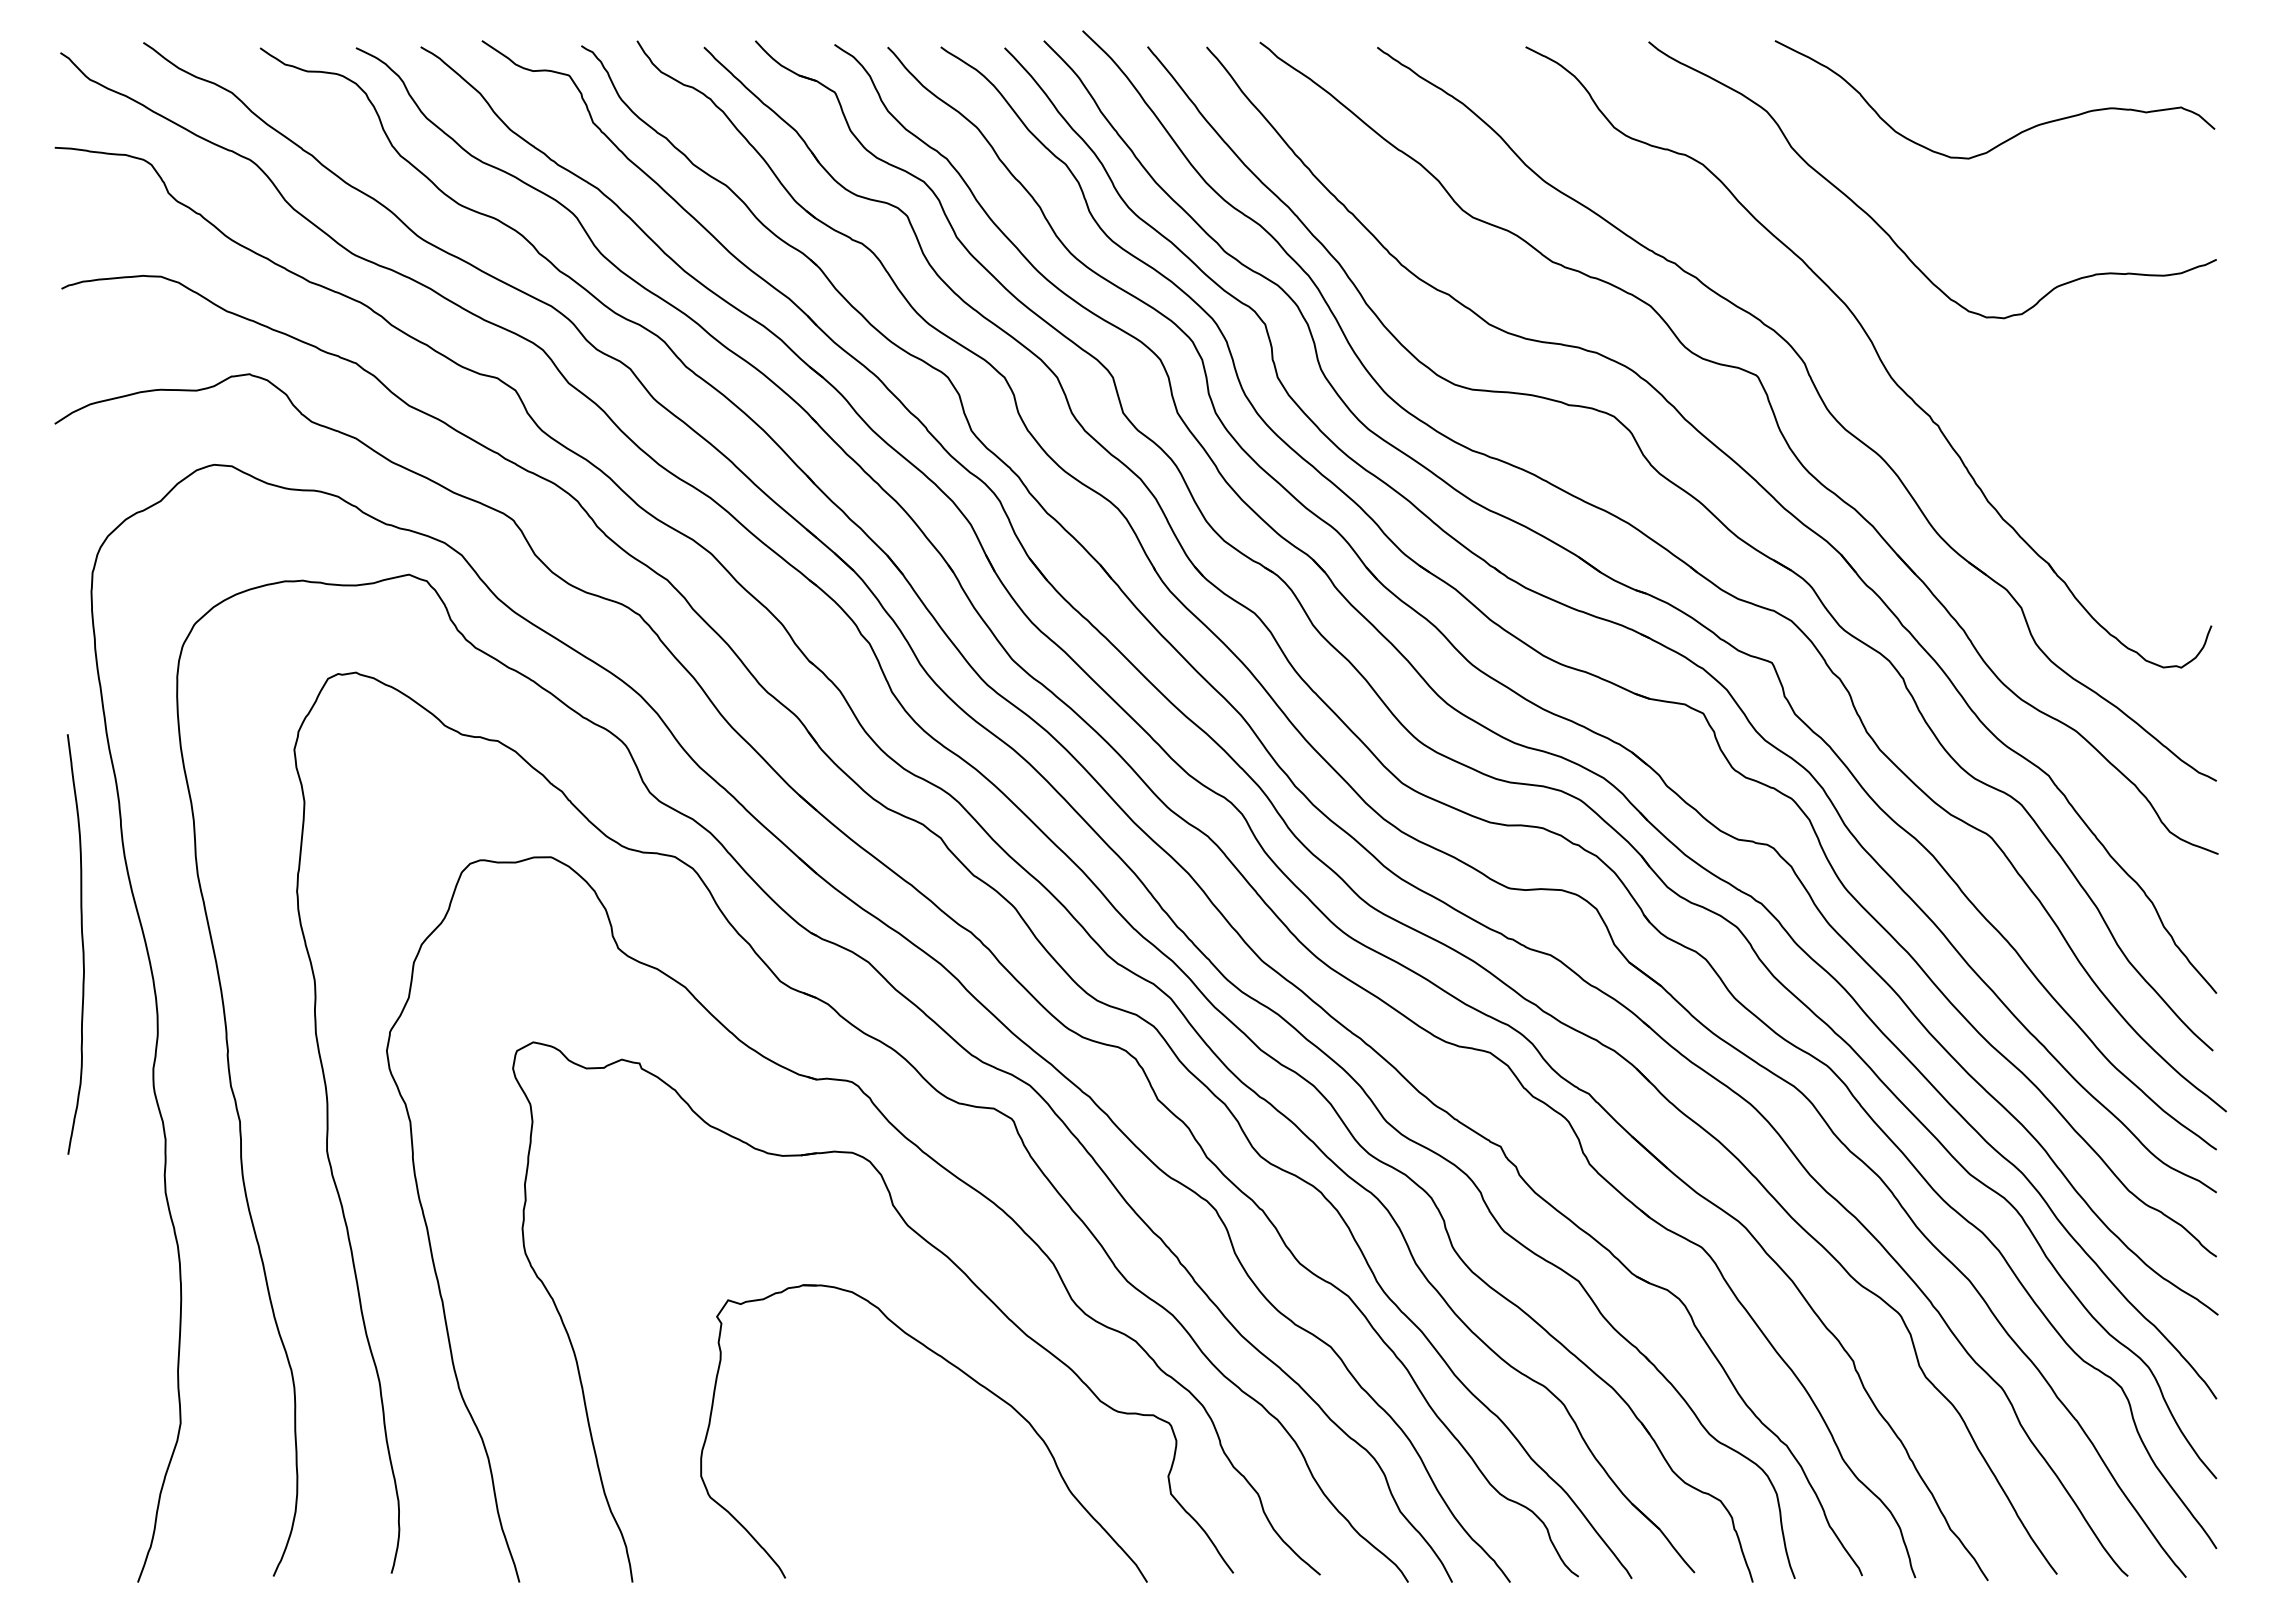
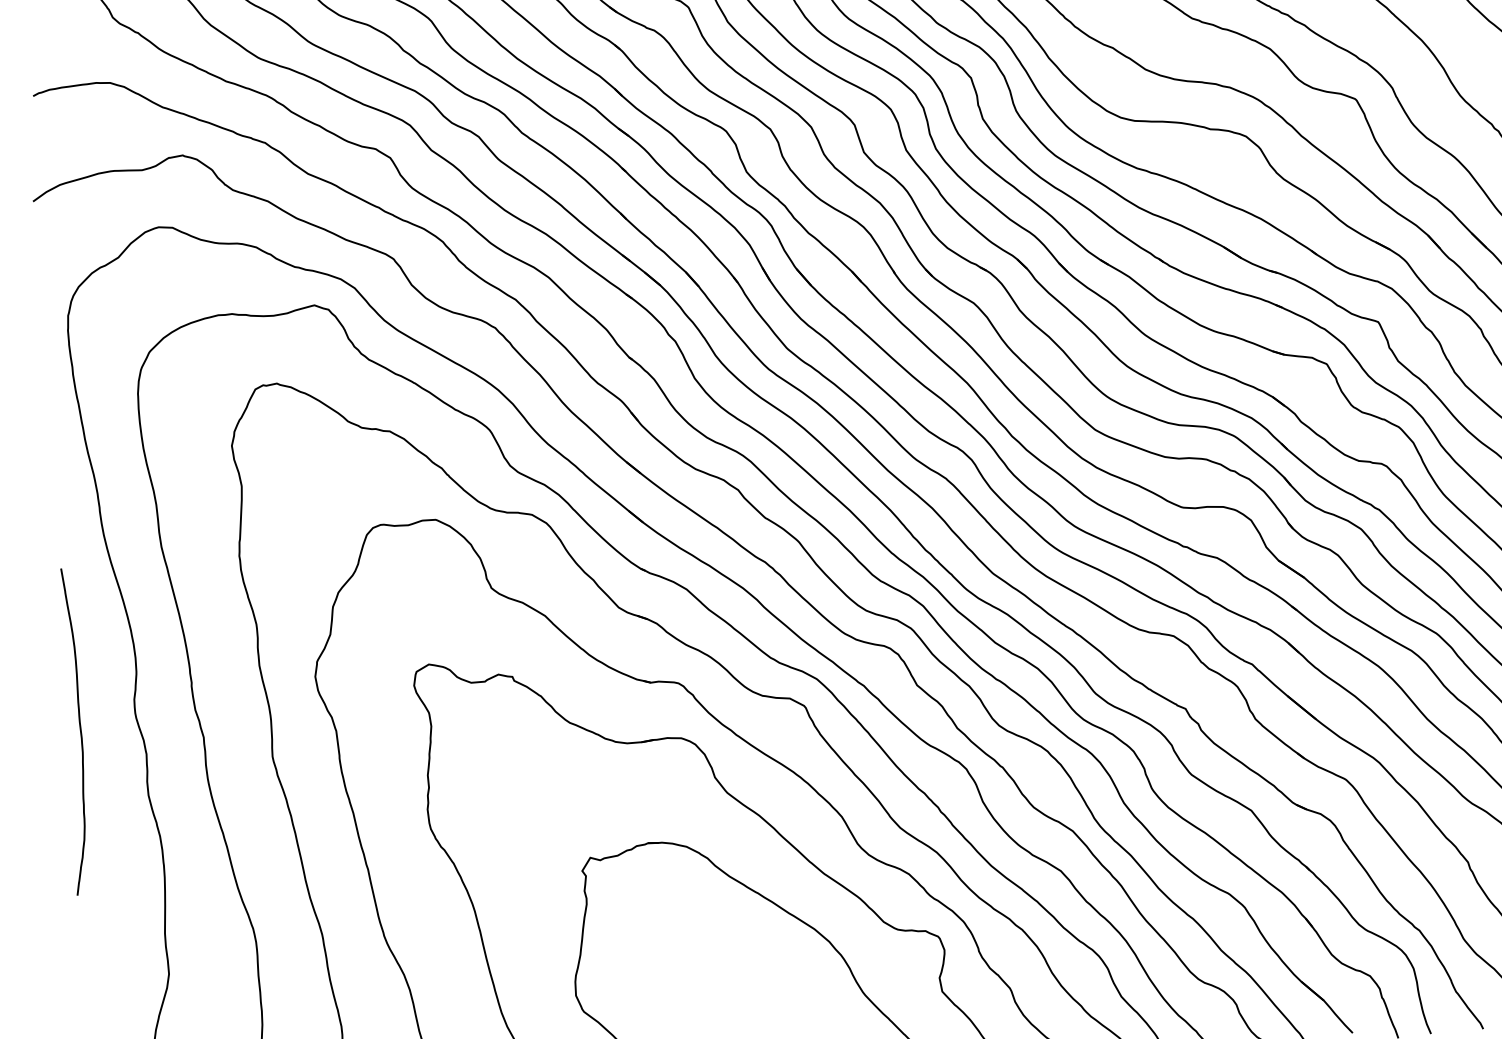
curve: (81, 942) -> (79, 730), moved

